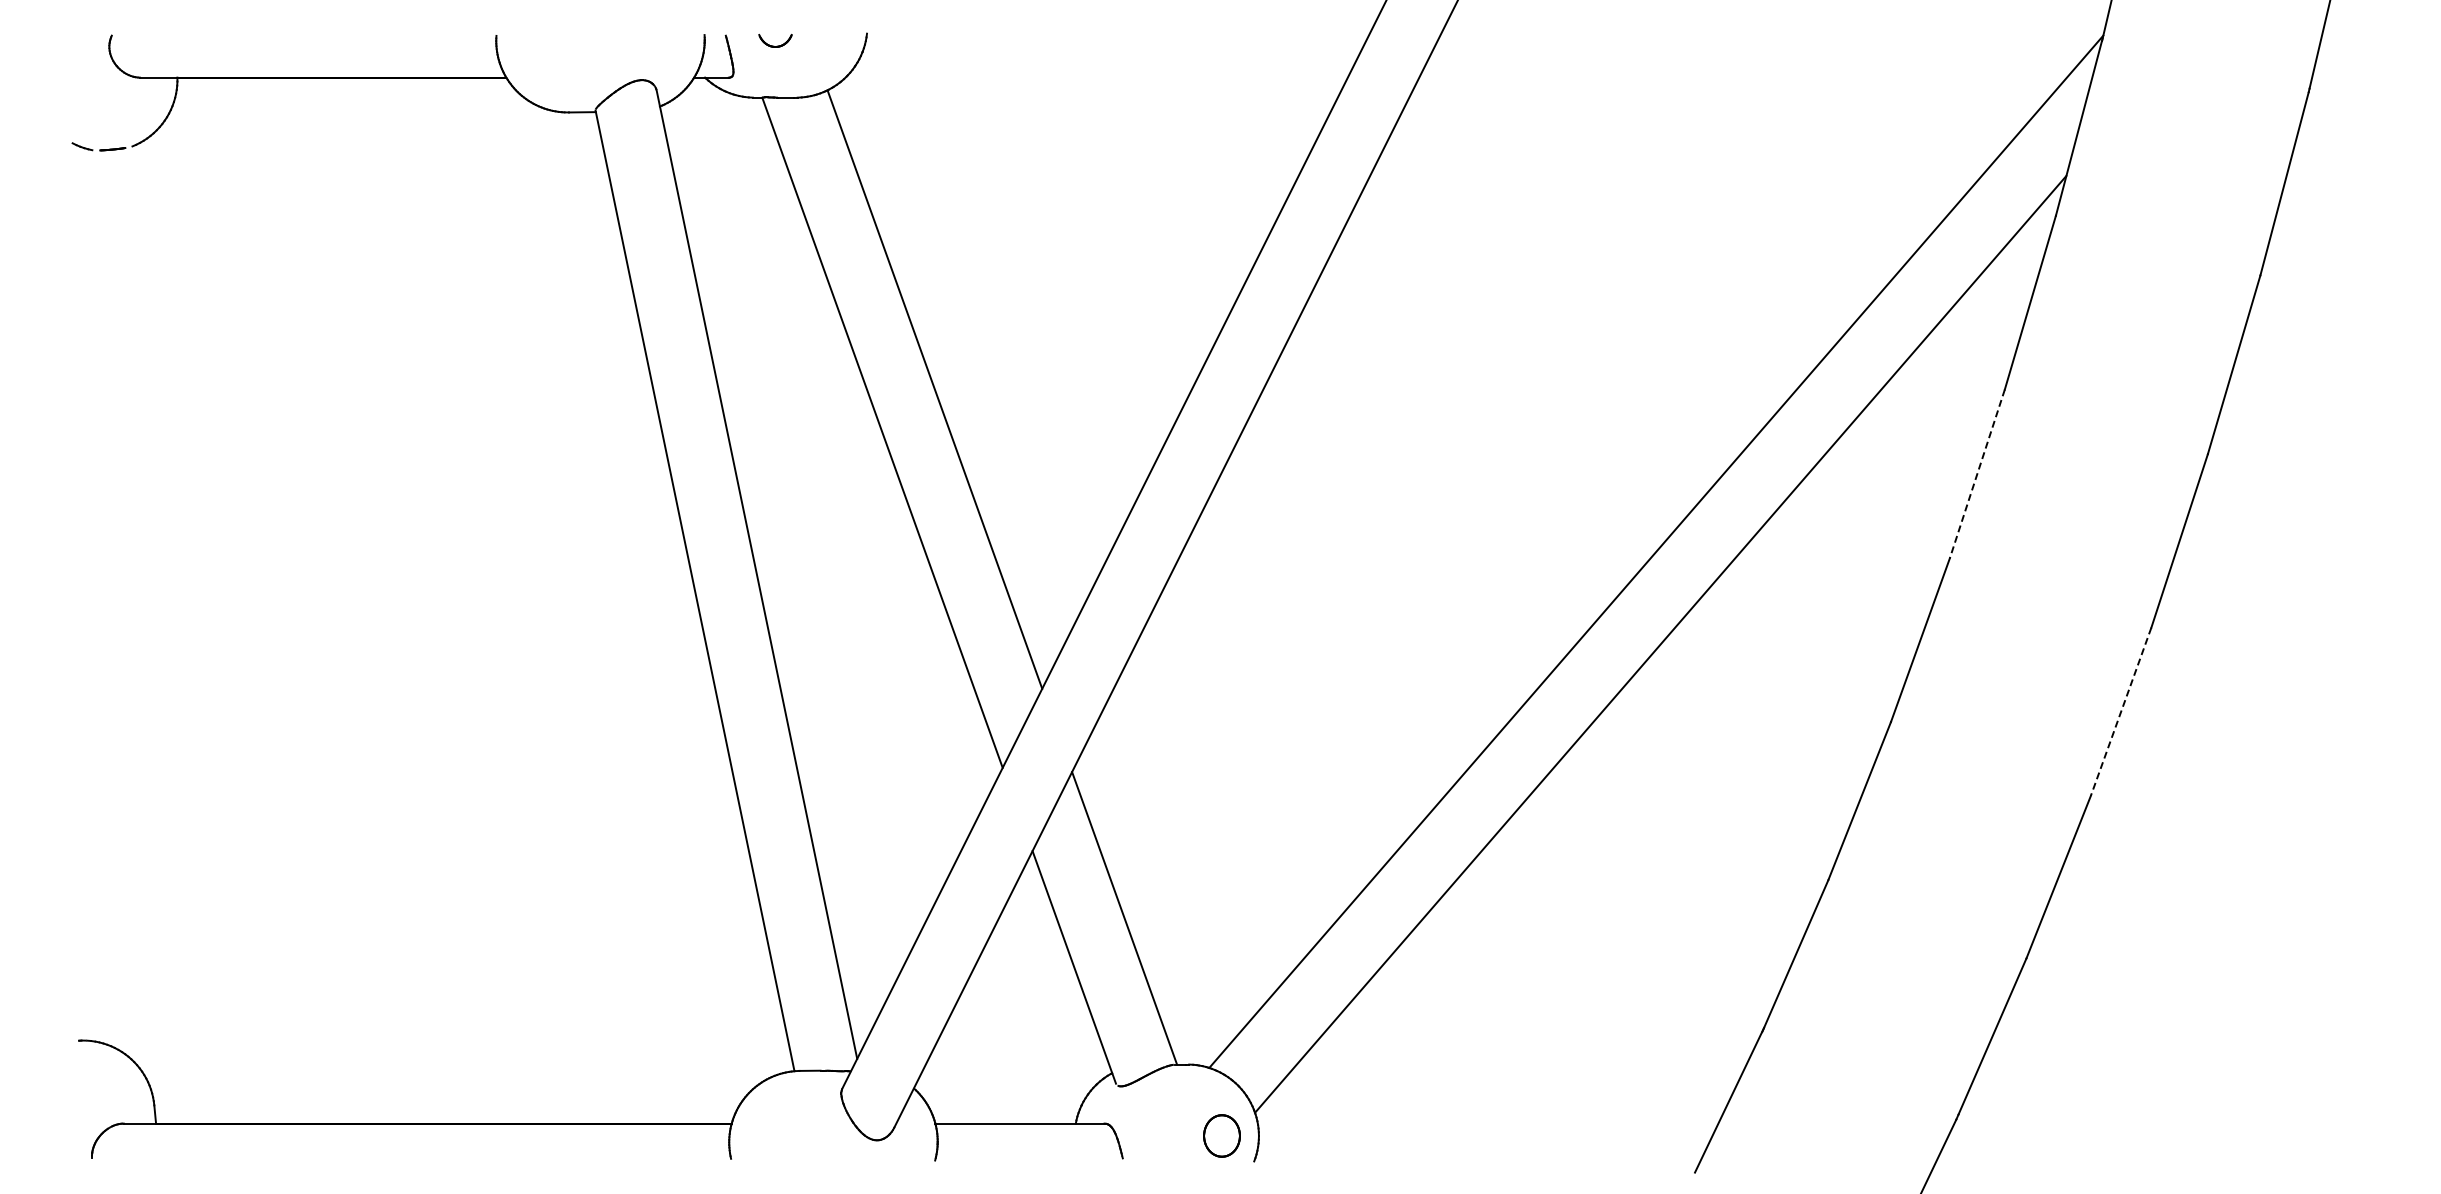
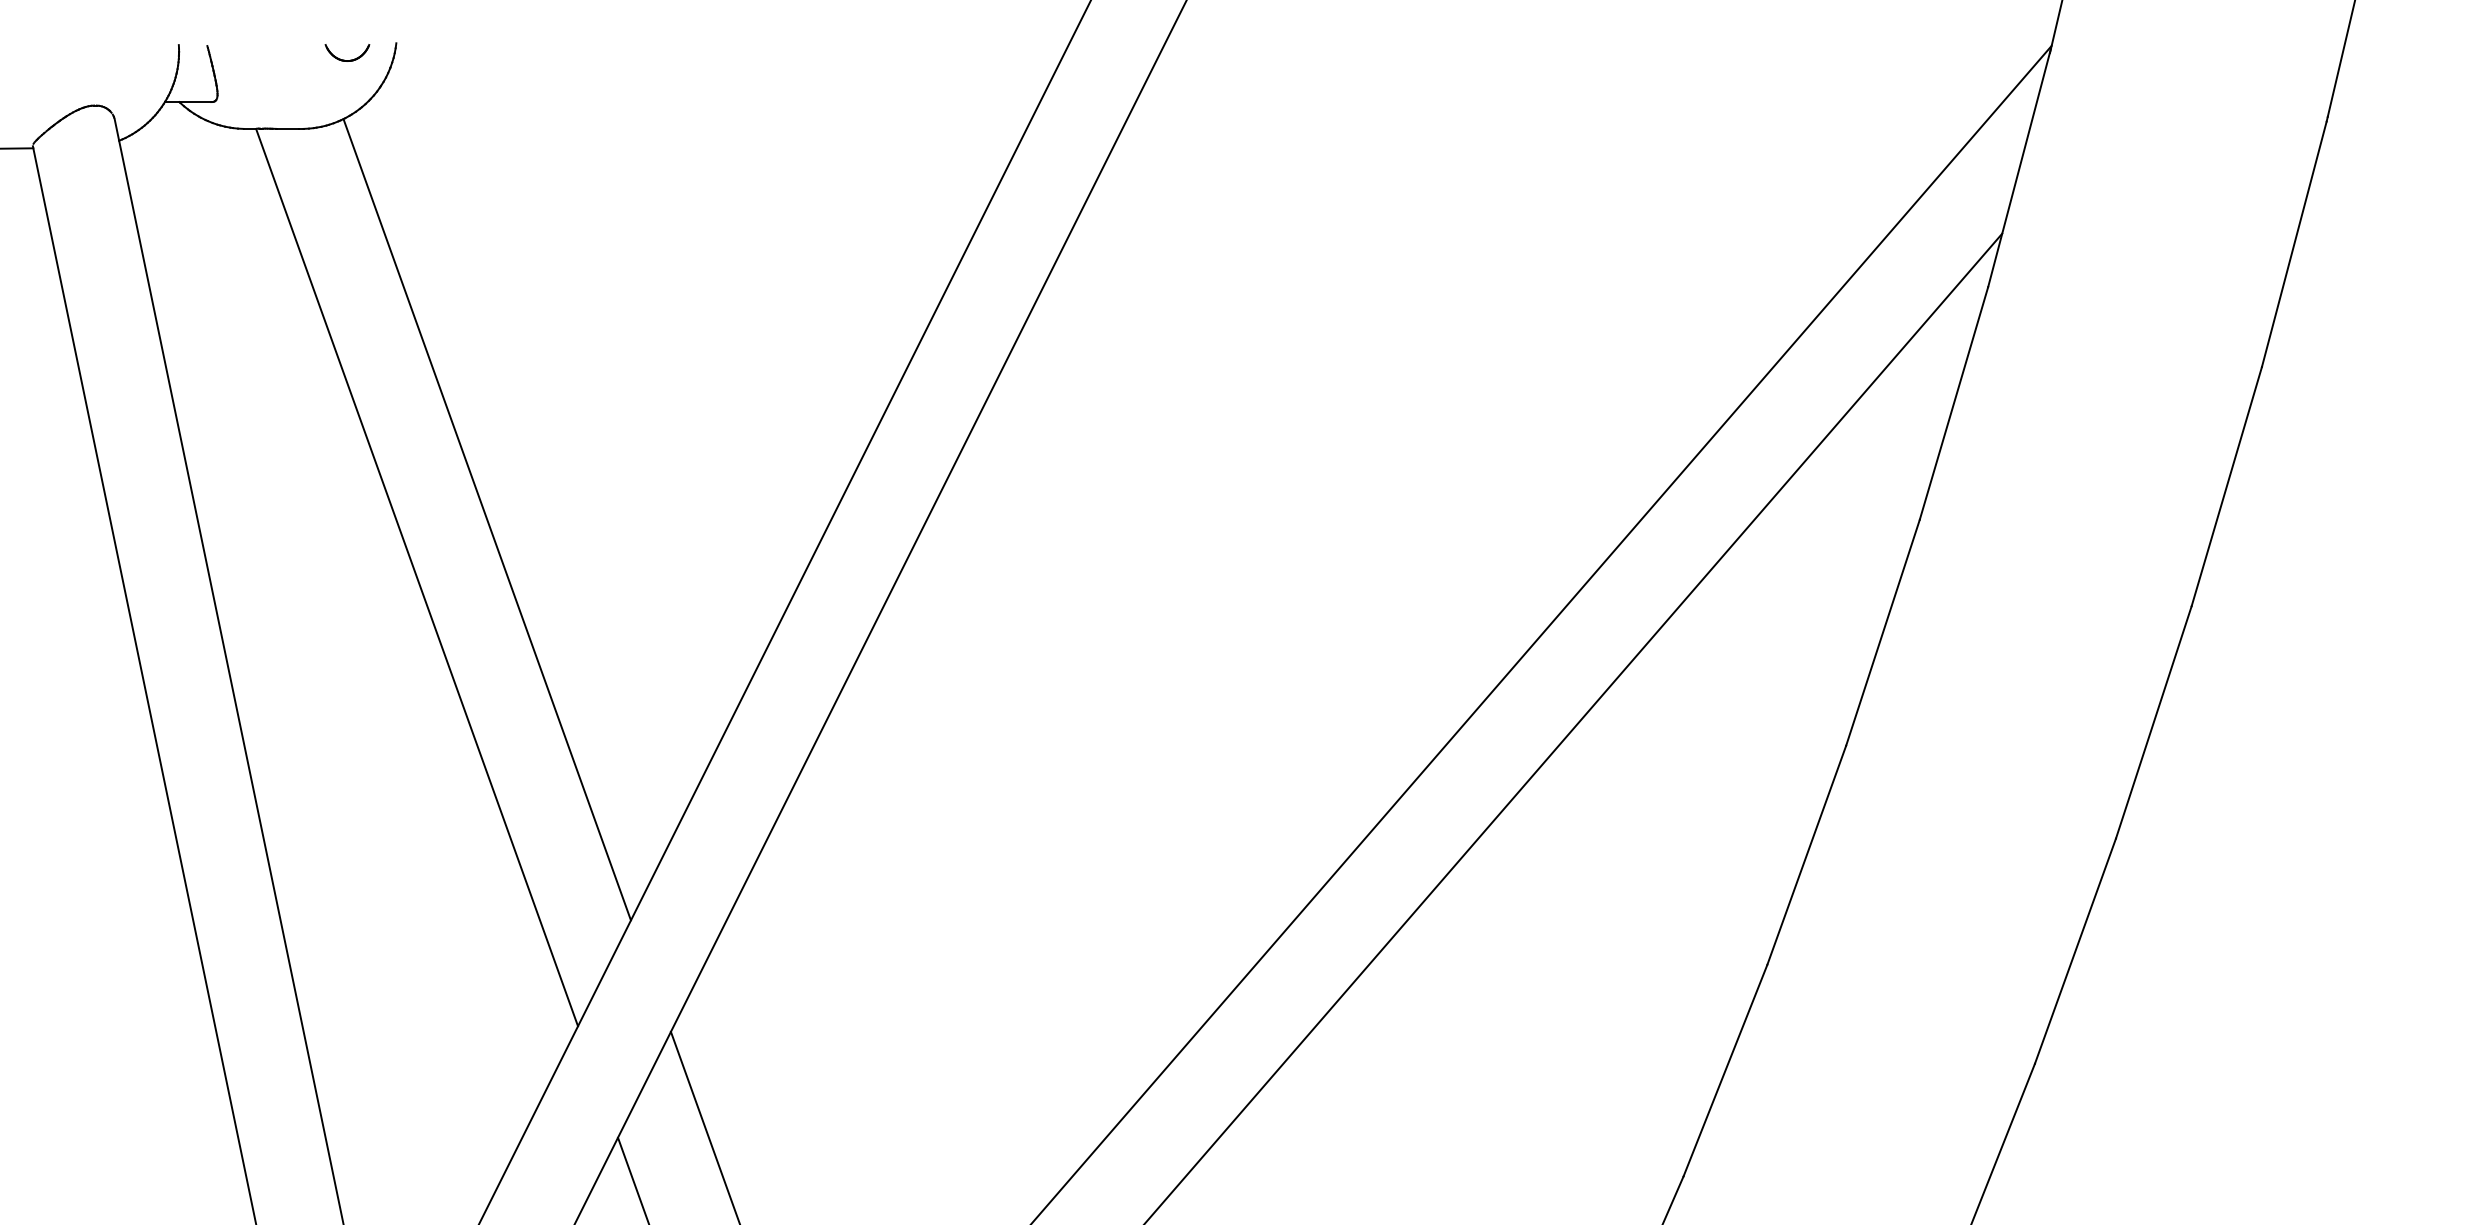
part: (775, 40) -> (347, 52), moved
line: (1977, 474) -> (1883, 633), dashed -> solid
line: (2120, 712) -> (2074, 952), dashed -> solid

